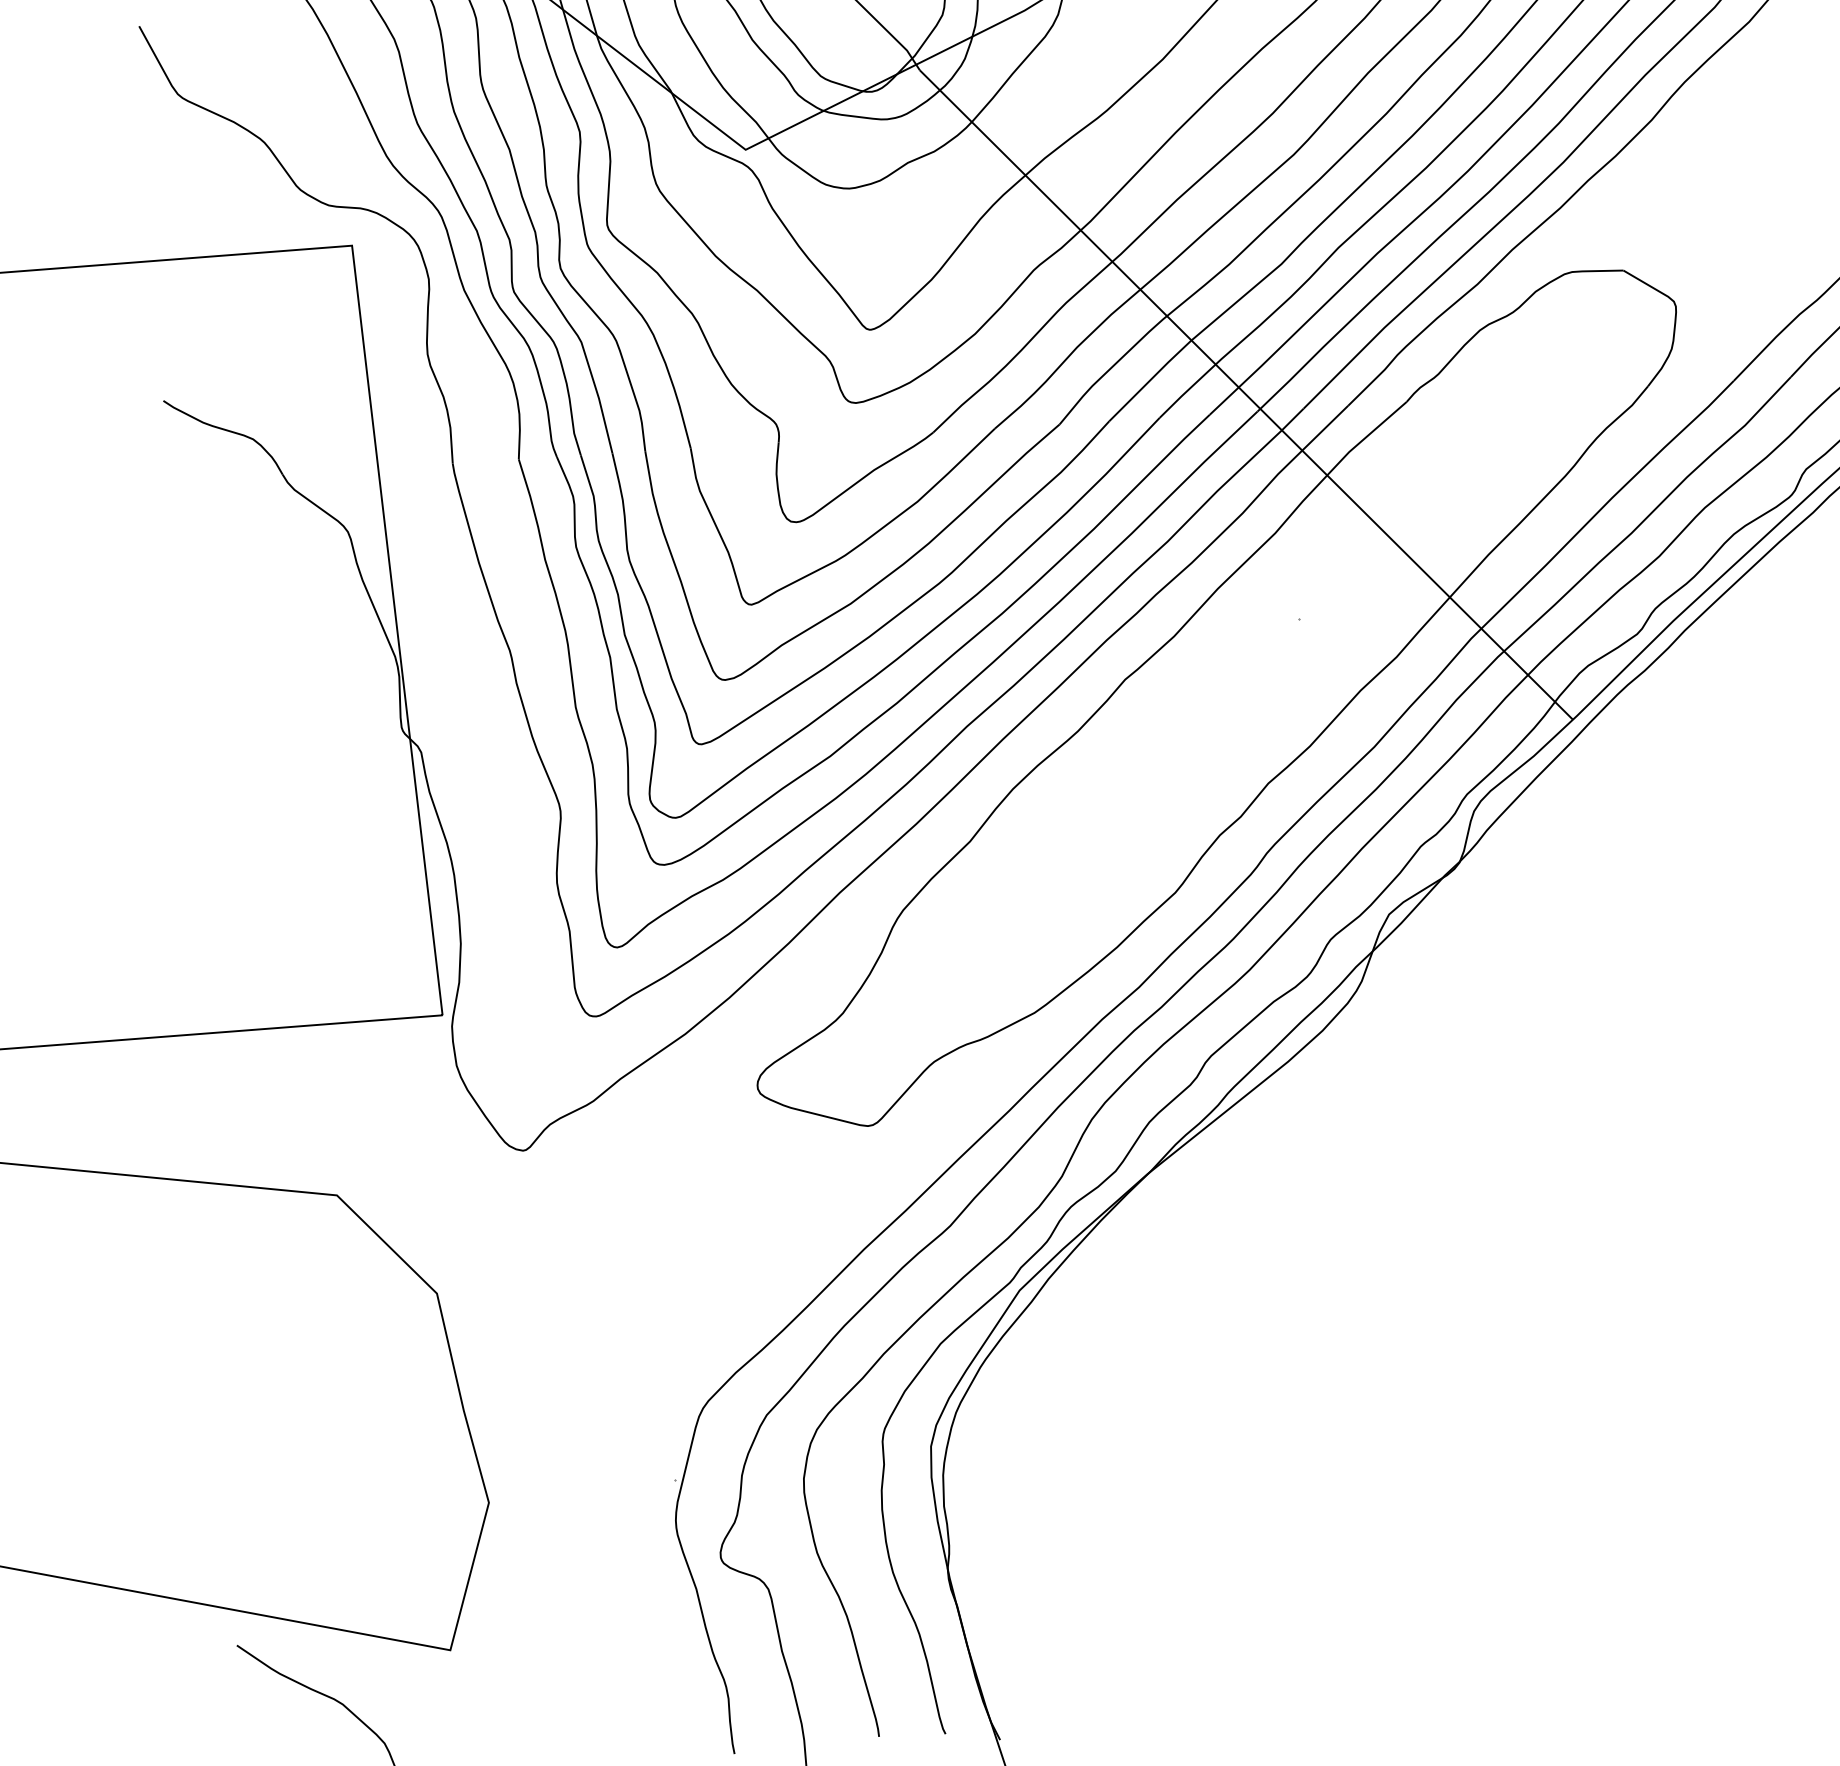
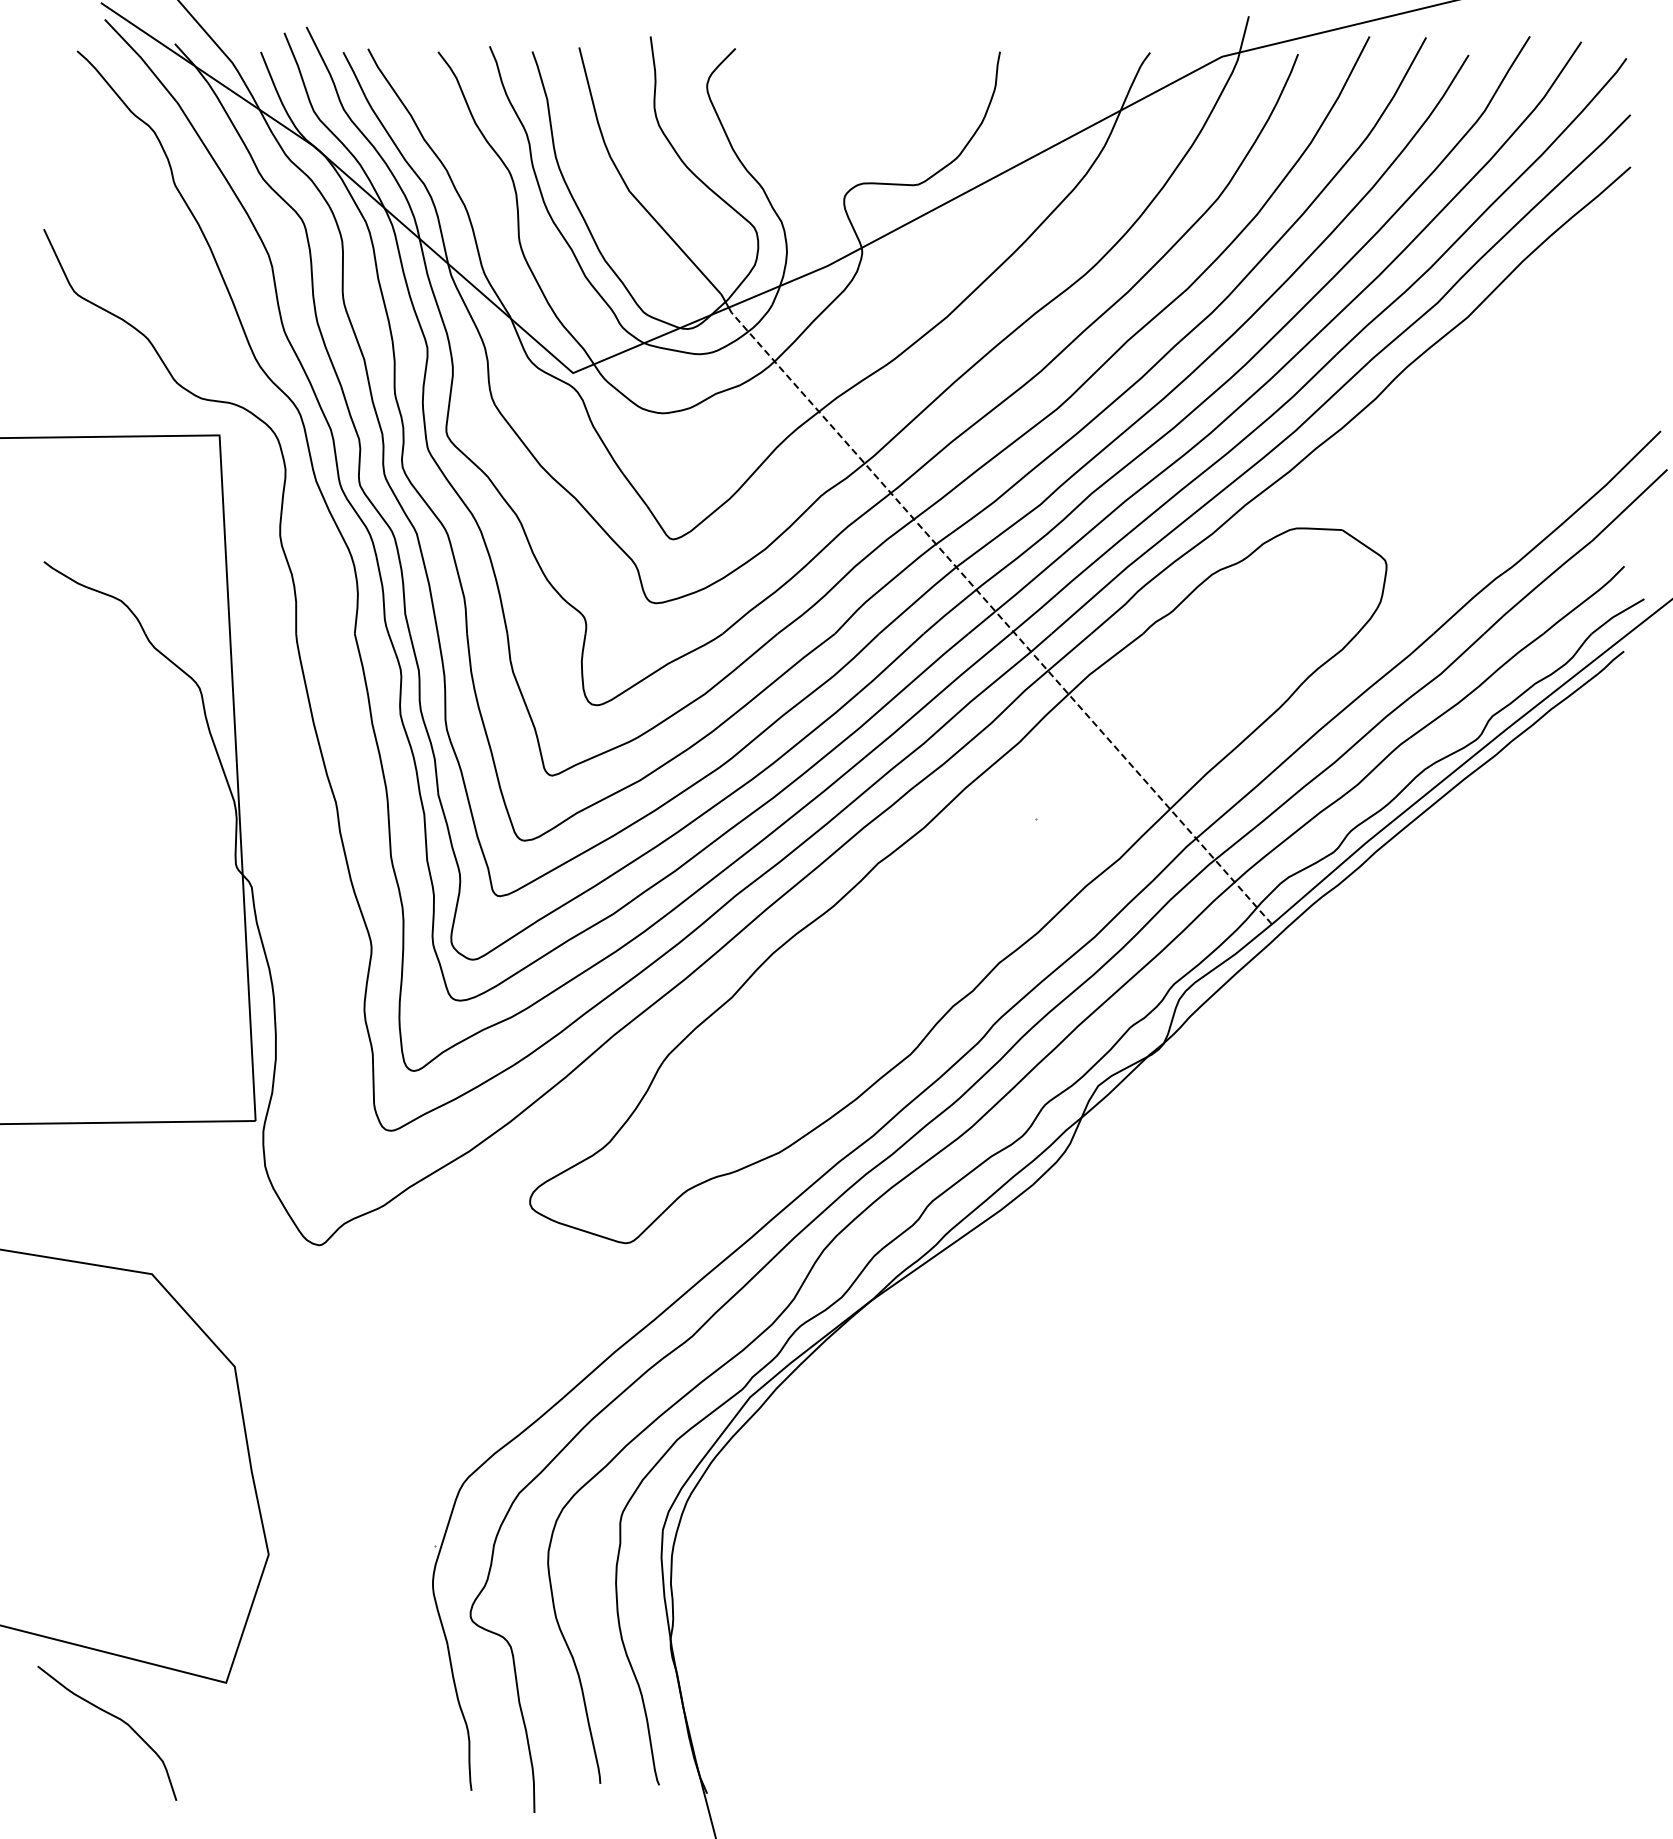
line: (1247, 396) -> (1002, 619), solid -> dashed

